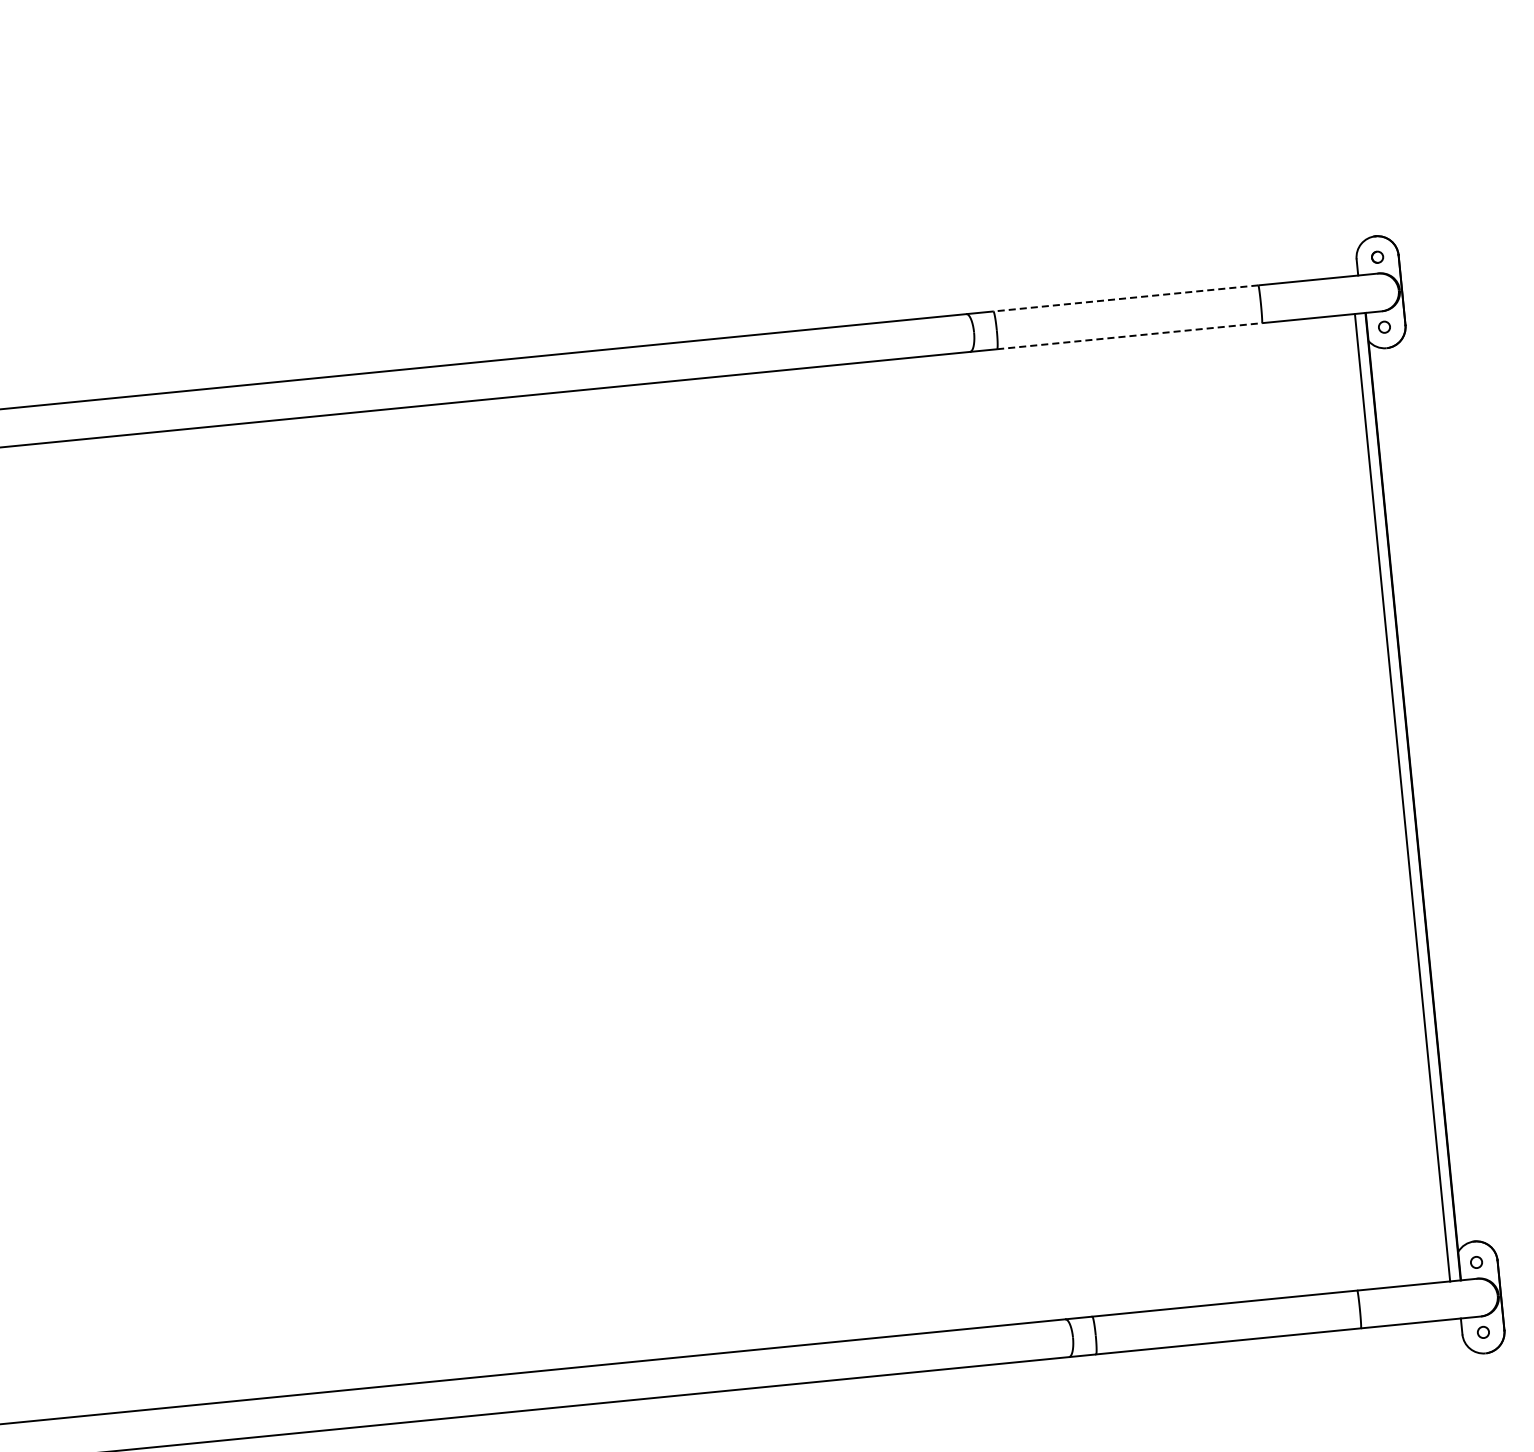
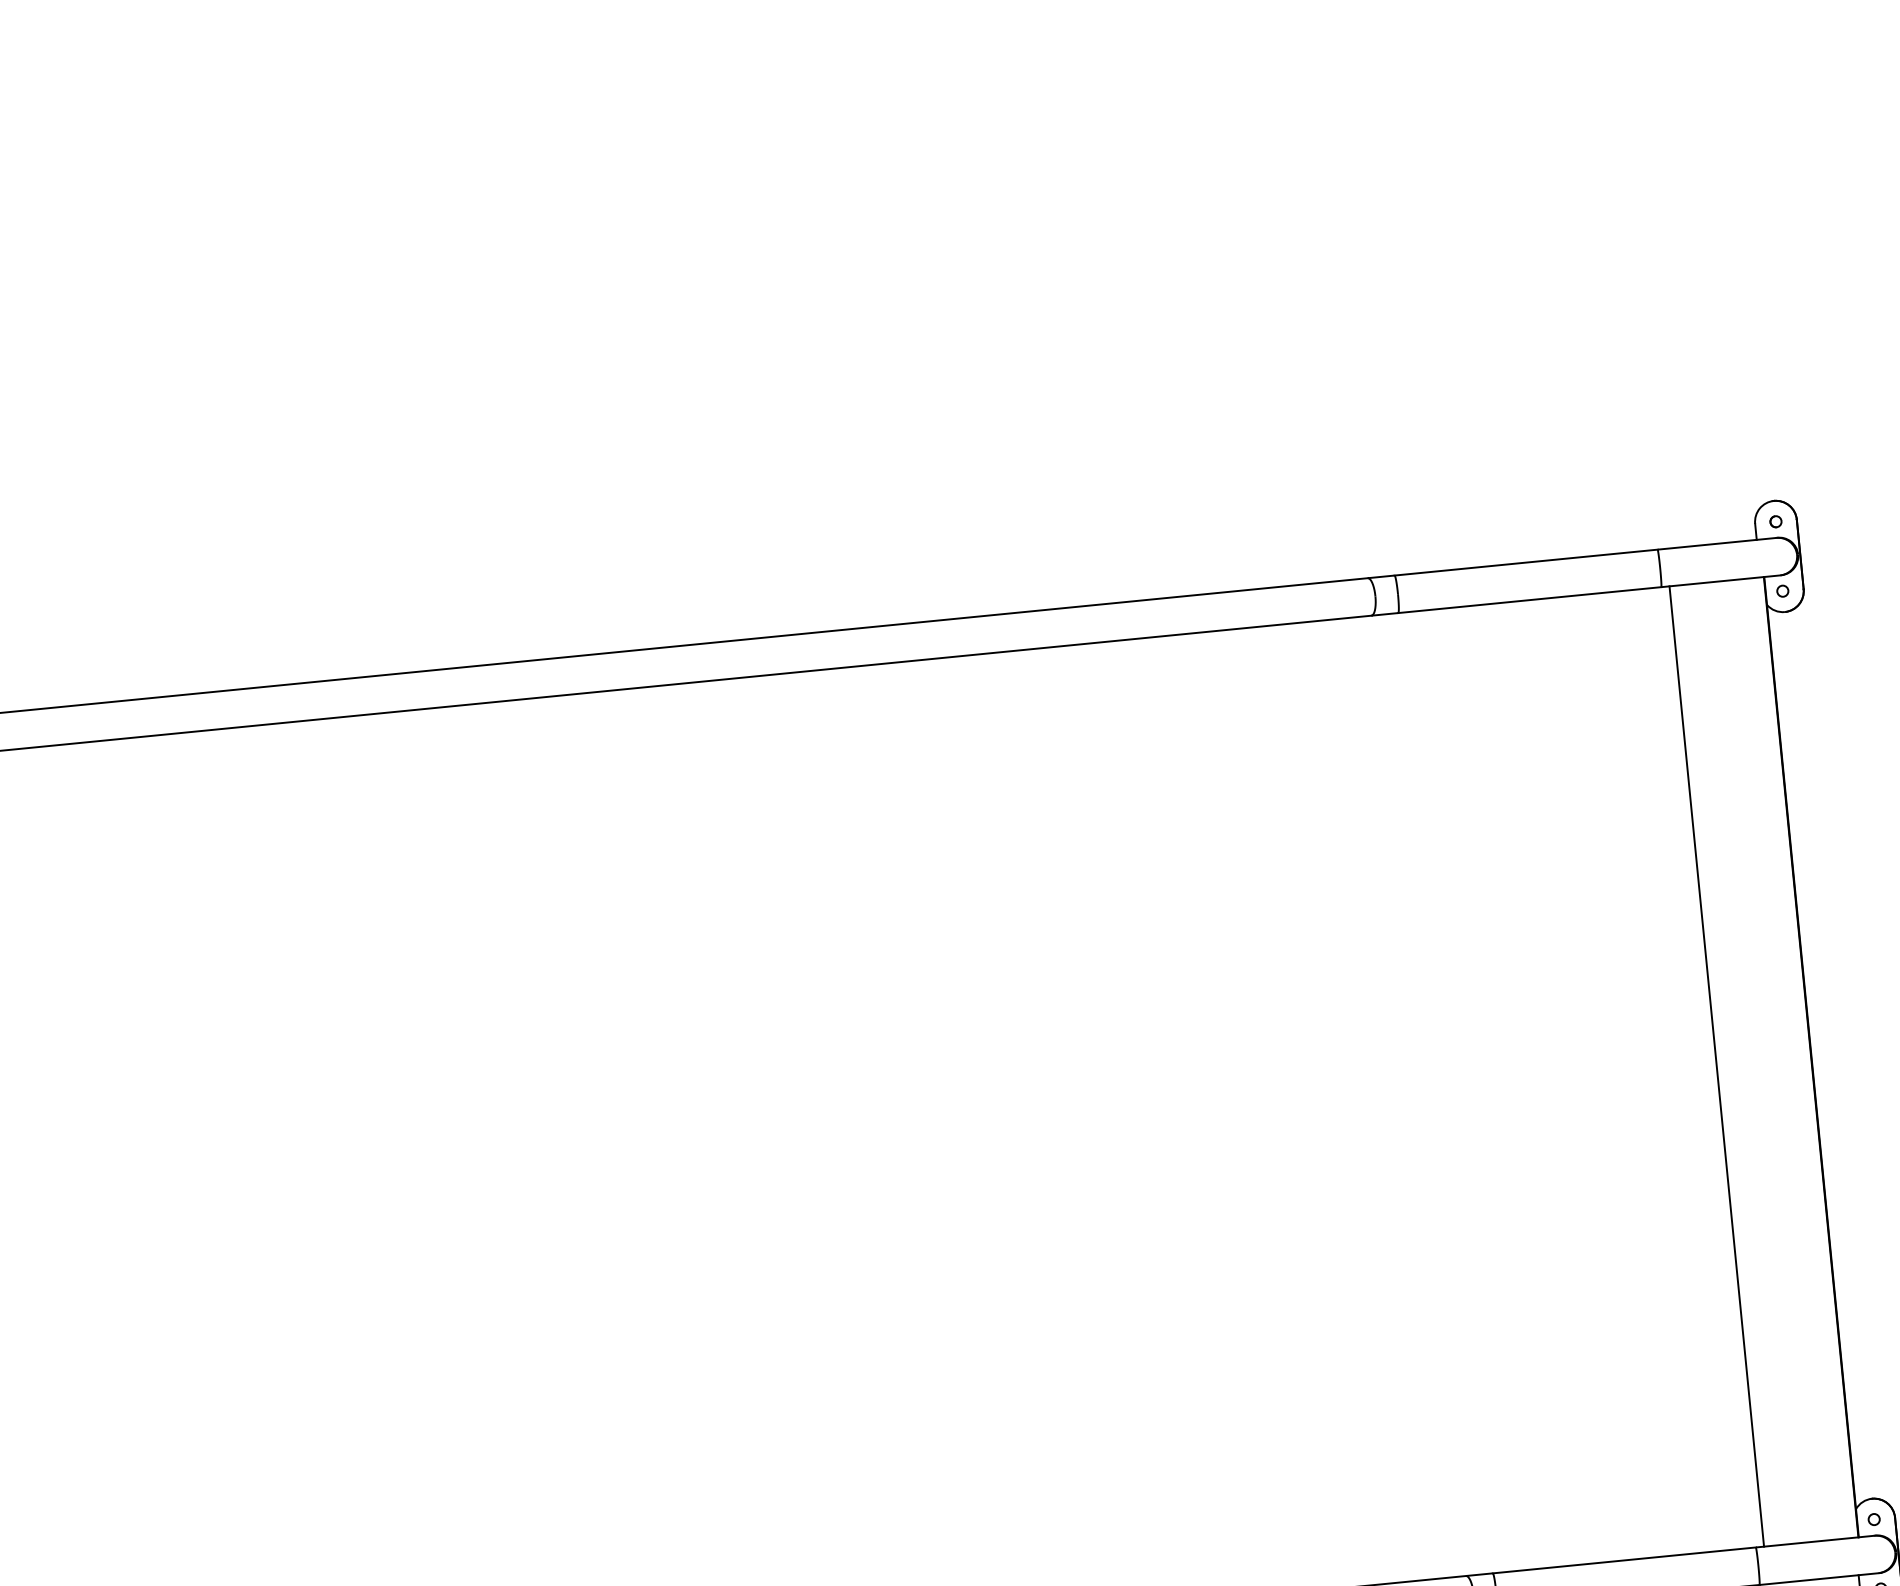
line: (1125, 298) -> (1525, 562), dashed -> solid
line: (1130, 336) -> (1530, 600), dashed -> solid
line: (1402, 797) -> (1716, 1066), moved

